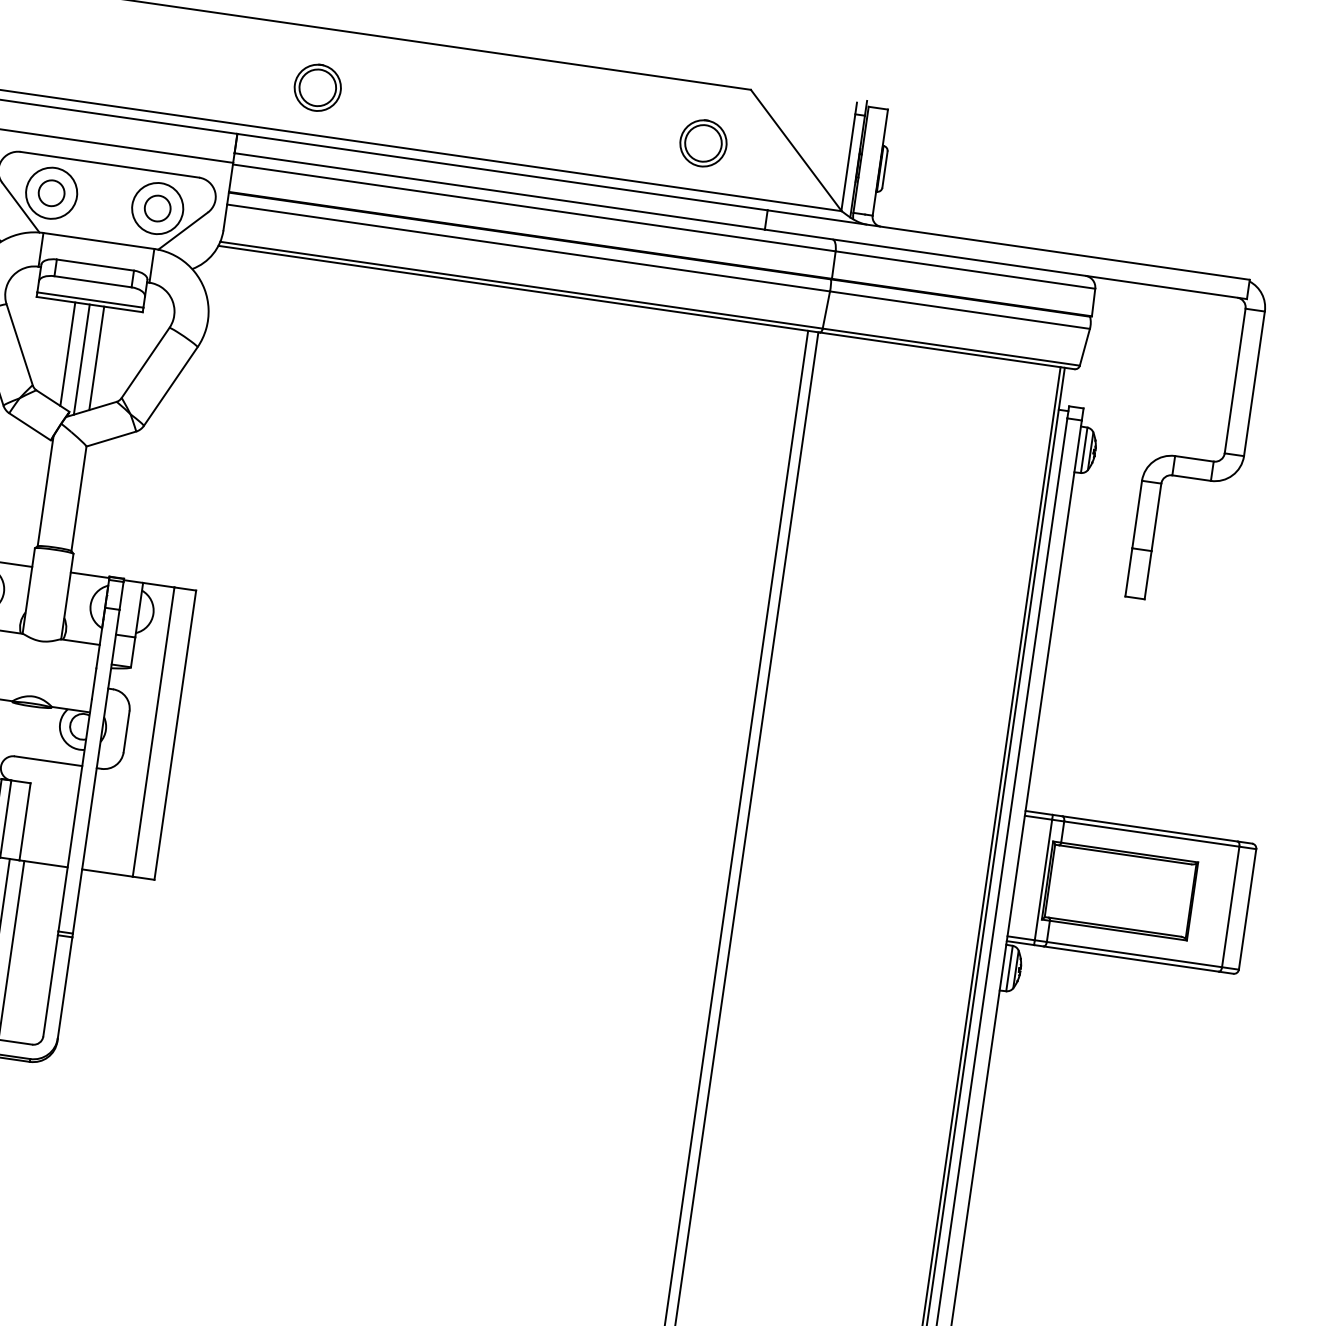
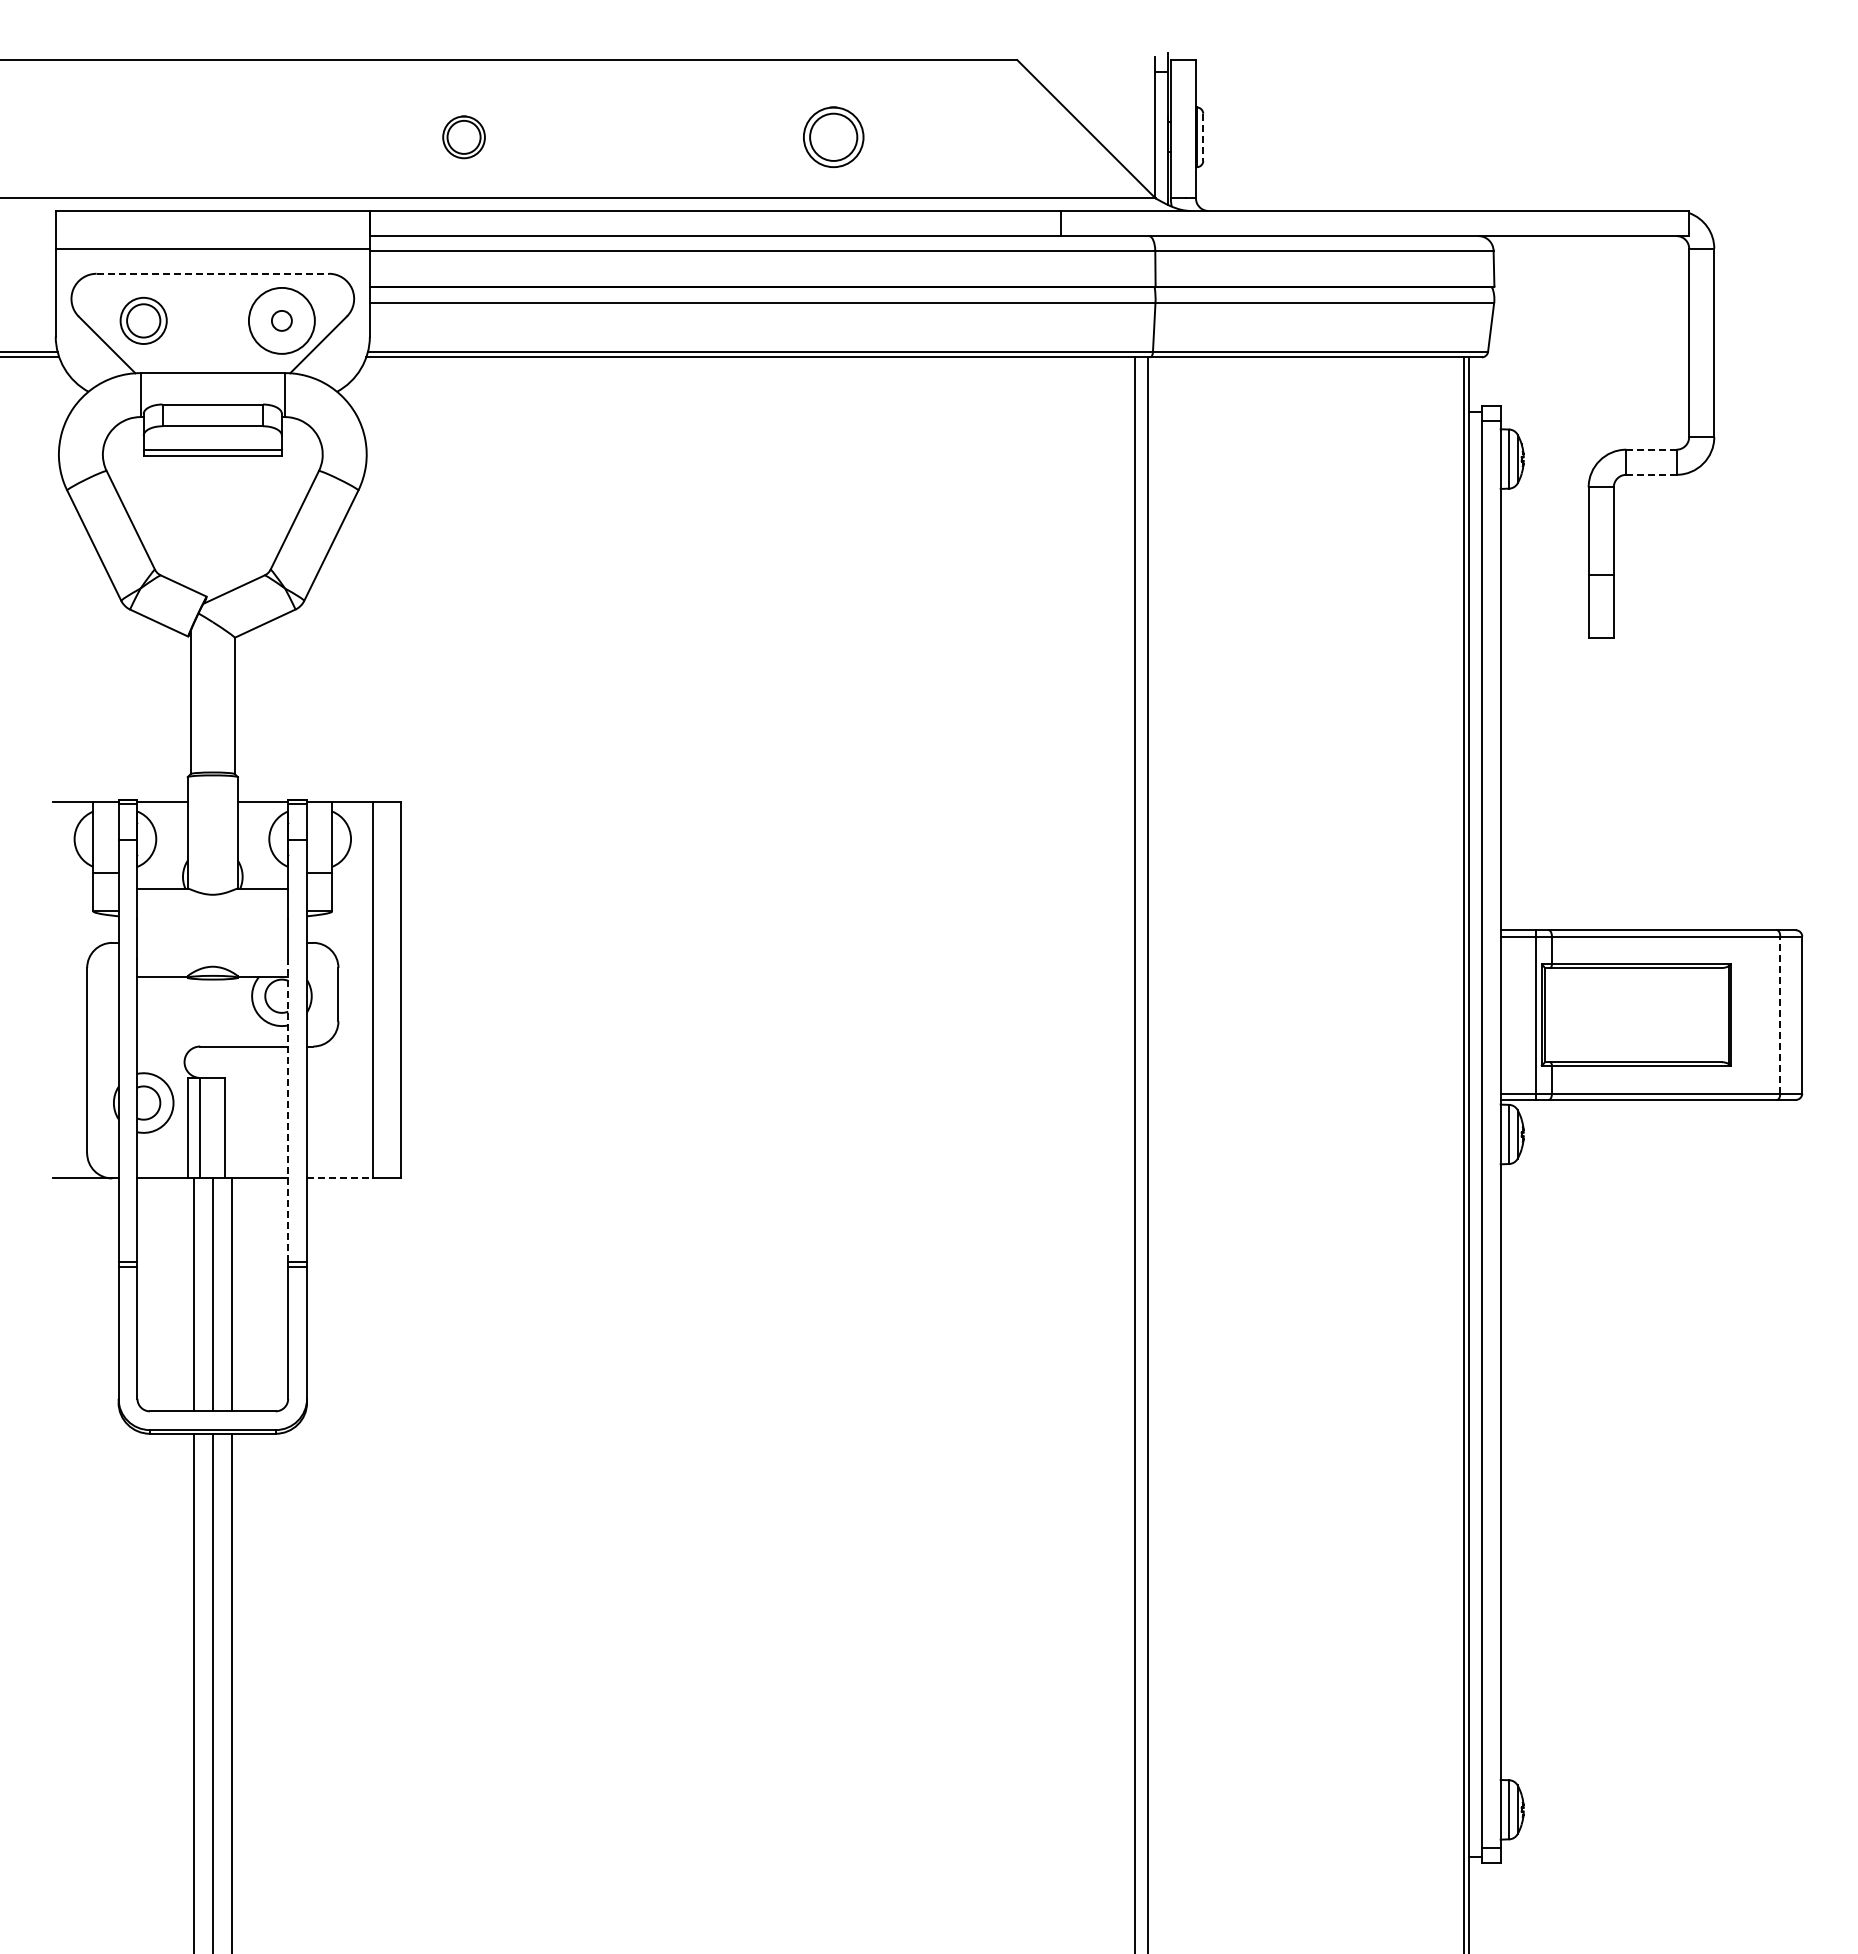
part: (317, 87) -> (463, 137), size x0.7
part: (703, 143) -> (833, 137), moved
line: (110, 164) -> (213, 273), solid -> dashed
line: (885, 169) -> (1203, 137), solid -> dashed
circle: (51, 192) -> (143, 320), size x0.7
circle: (157, 208) -> (281, 320), size x0.6
line: (67, 353) -> (193, 522), removed
line: (96, 357) -> (231, 522), removed
line: (81, 359) -> (212, 527), removed
line: (1194, 458) -> (1651, 449), solid -> dashed
line: (1191, 477) -> (1651, 474), solid -> dashed
line: (75, 815) -> (288, 1110), solid -> dashed
line: (107, 873) -> (340, 1178), solid -> dashed
line: (1230, 907) -> (1780, 1015), solid -> dashed

